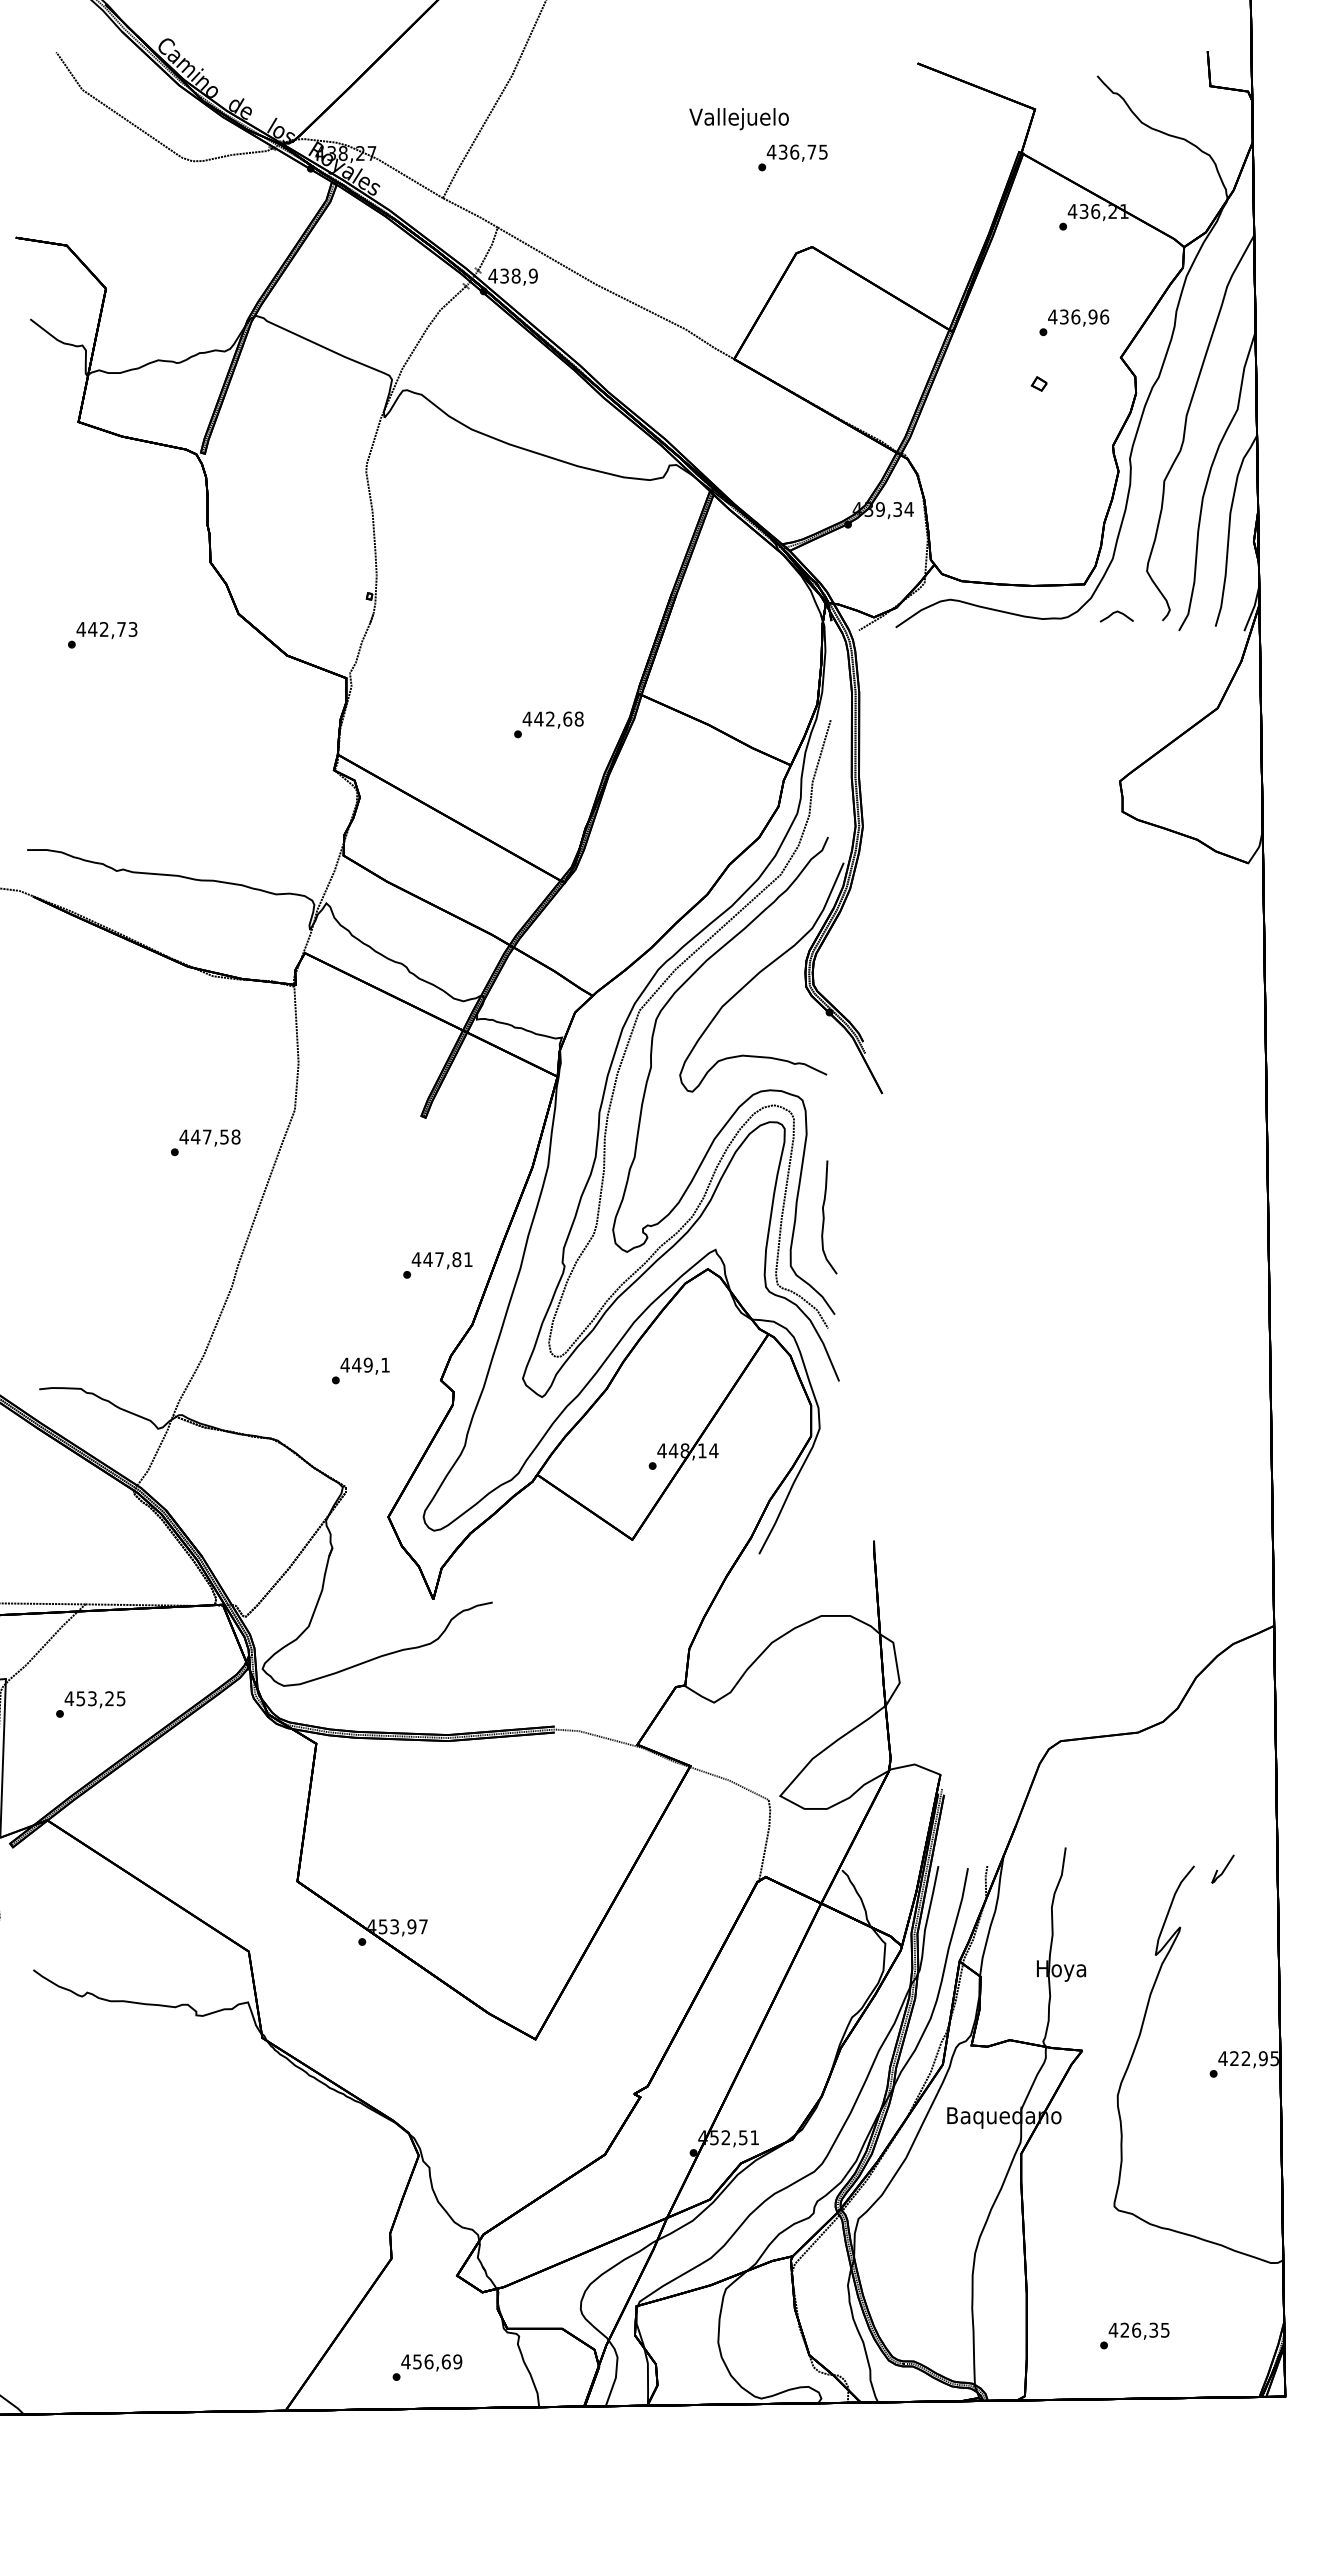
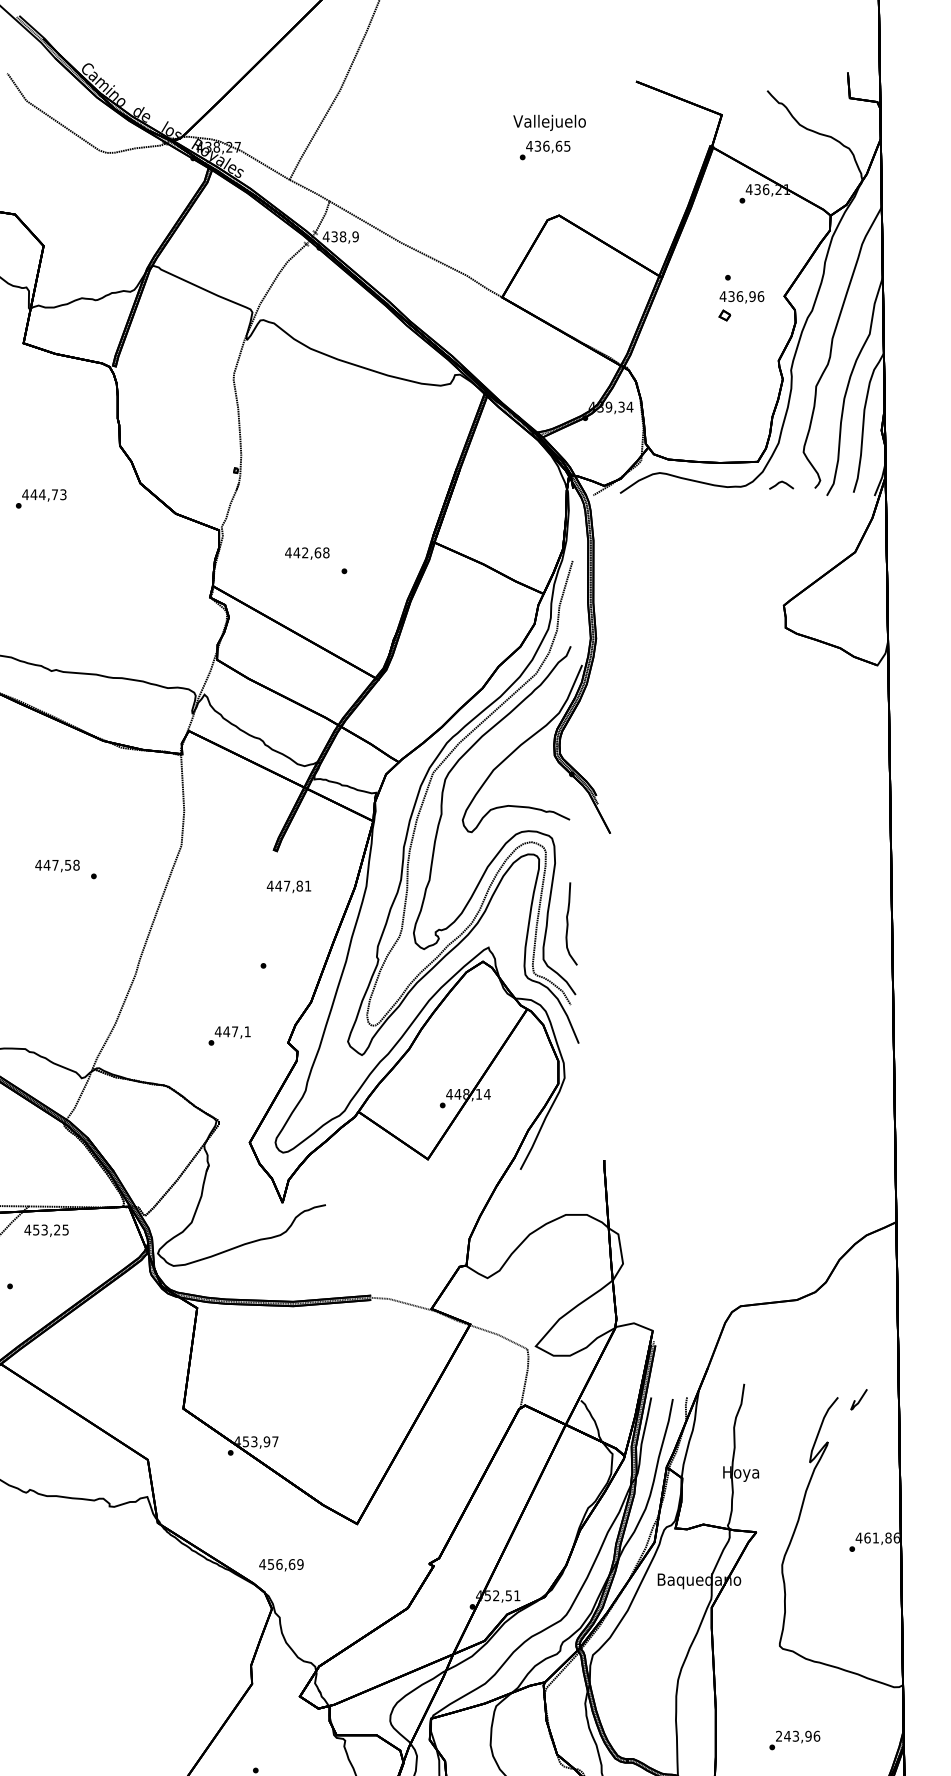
text: (738, 119) -> (549, 123), moved
text: (811, 151) -> (558, 145), 436,75 -> 436,65
text: (1078, 317) -> (741, 296), moved
text: (104, 629) -> (42, 494), 442,73 -> 444,73
text: (552, 719) -> (306, 553), moved
text: (209, 1137) -> (57, 865), moved
text: (441, 1260) -> (288, 886), moved
text: (367, 1364) -> (234, 1031), 449,1 -> 447,1
text: (94, 1699) -> (46, 1230), moved
text: (1254, 2058) -> (882, 1537), 422,95 -> 461,86
text: (1138, 2329) -> (797, 1735), 426,35 -> 243,96
text: (431, 2362) -> (281, 1564), moved

